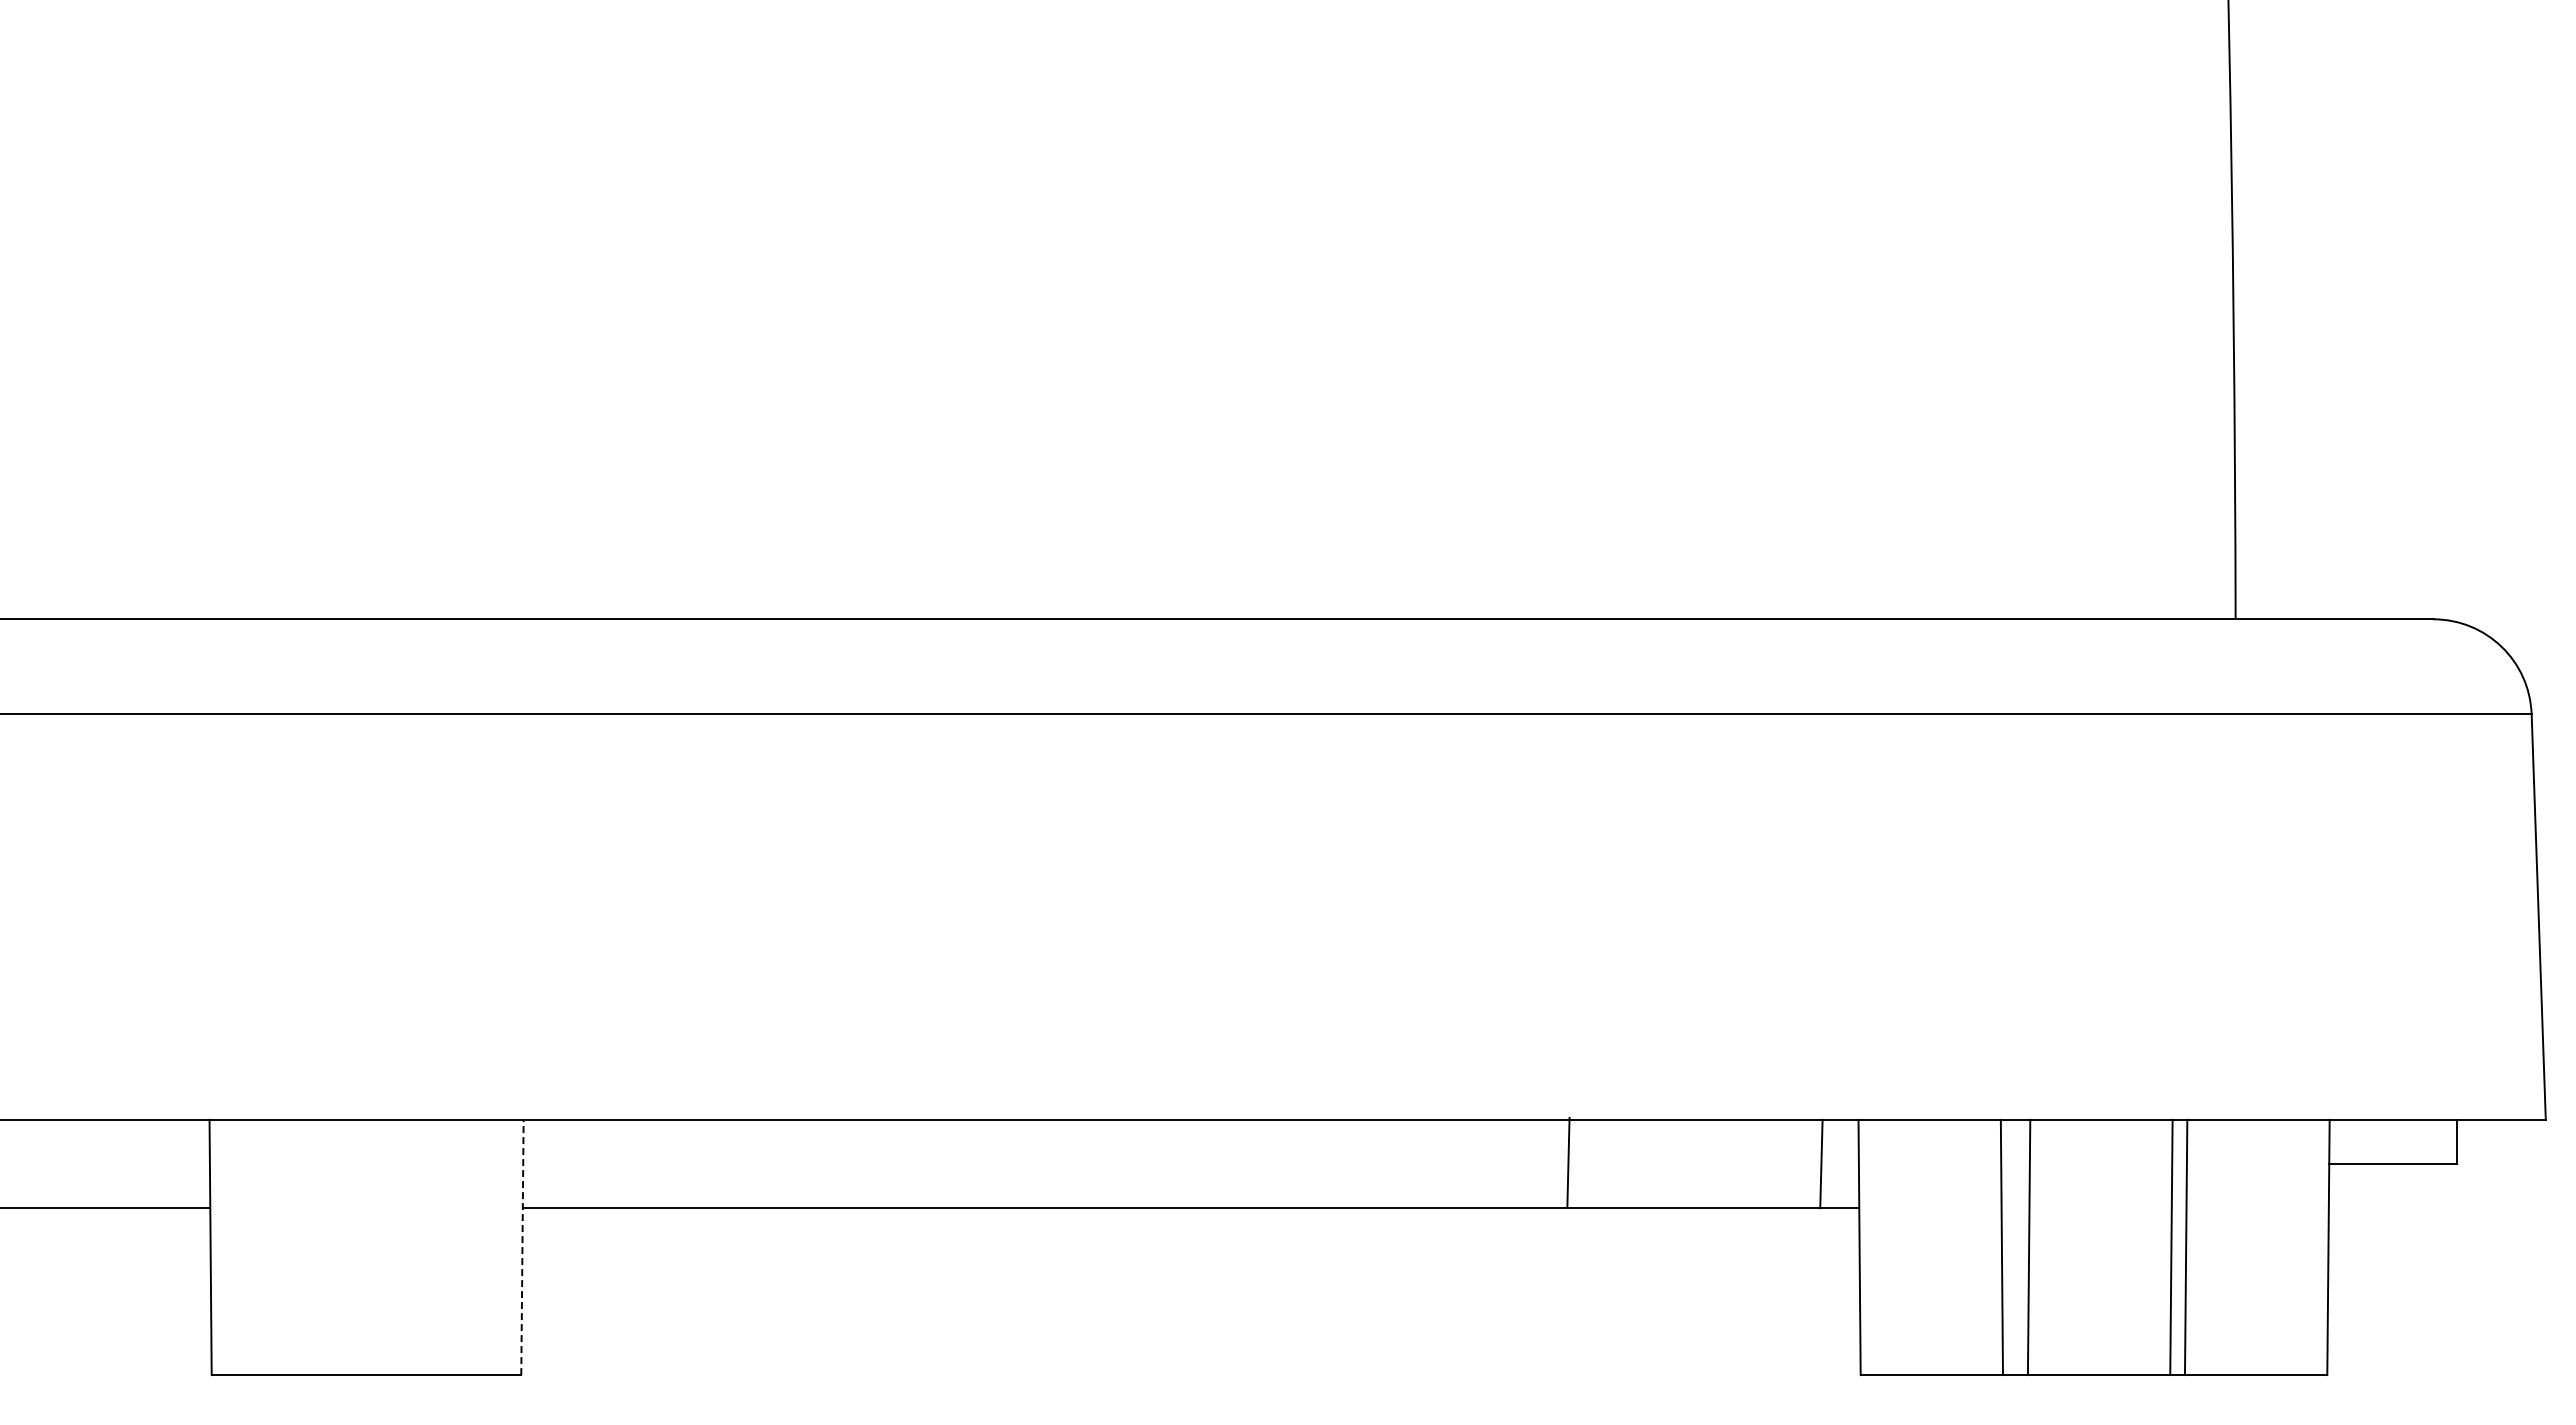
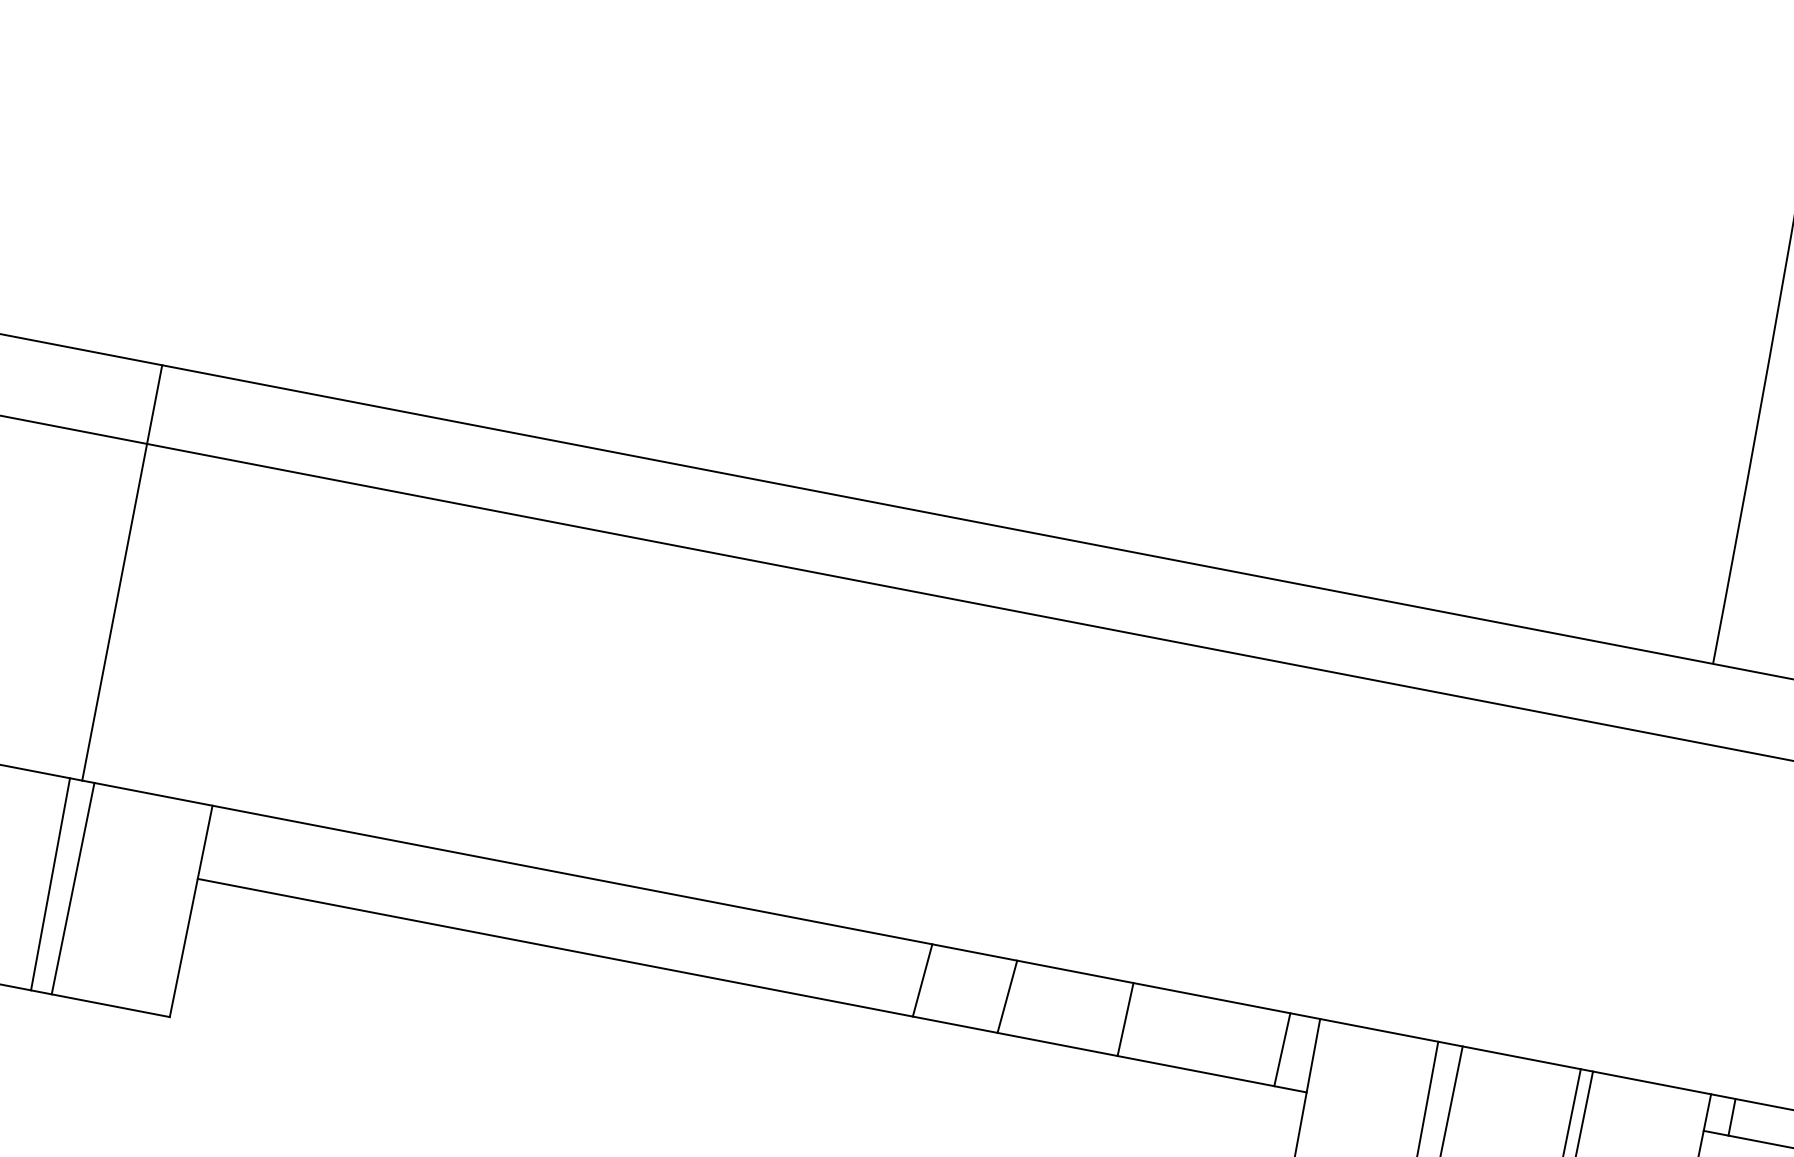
line: (366, 869) -> (122, 572), added
line: (2359, 1141) -> (1732, 1116), added
line: (1568, 1161) -> (1125, 1019), moved
line: (1387, 1163) -> (922, 979), added
line: (1489, 1163) -> (1007, 996), added
line: (352, 1247) -> (50, 884), added
line: (379, 1247) -> (72, 888), added
line: (522, 1247) -> (191, 911), dashed -> solid

